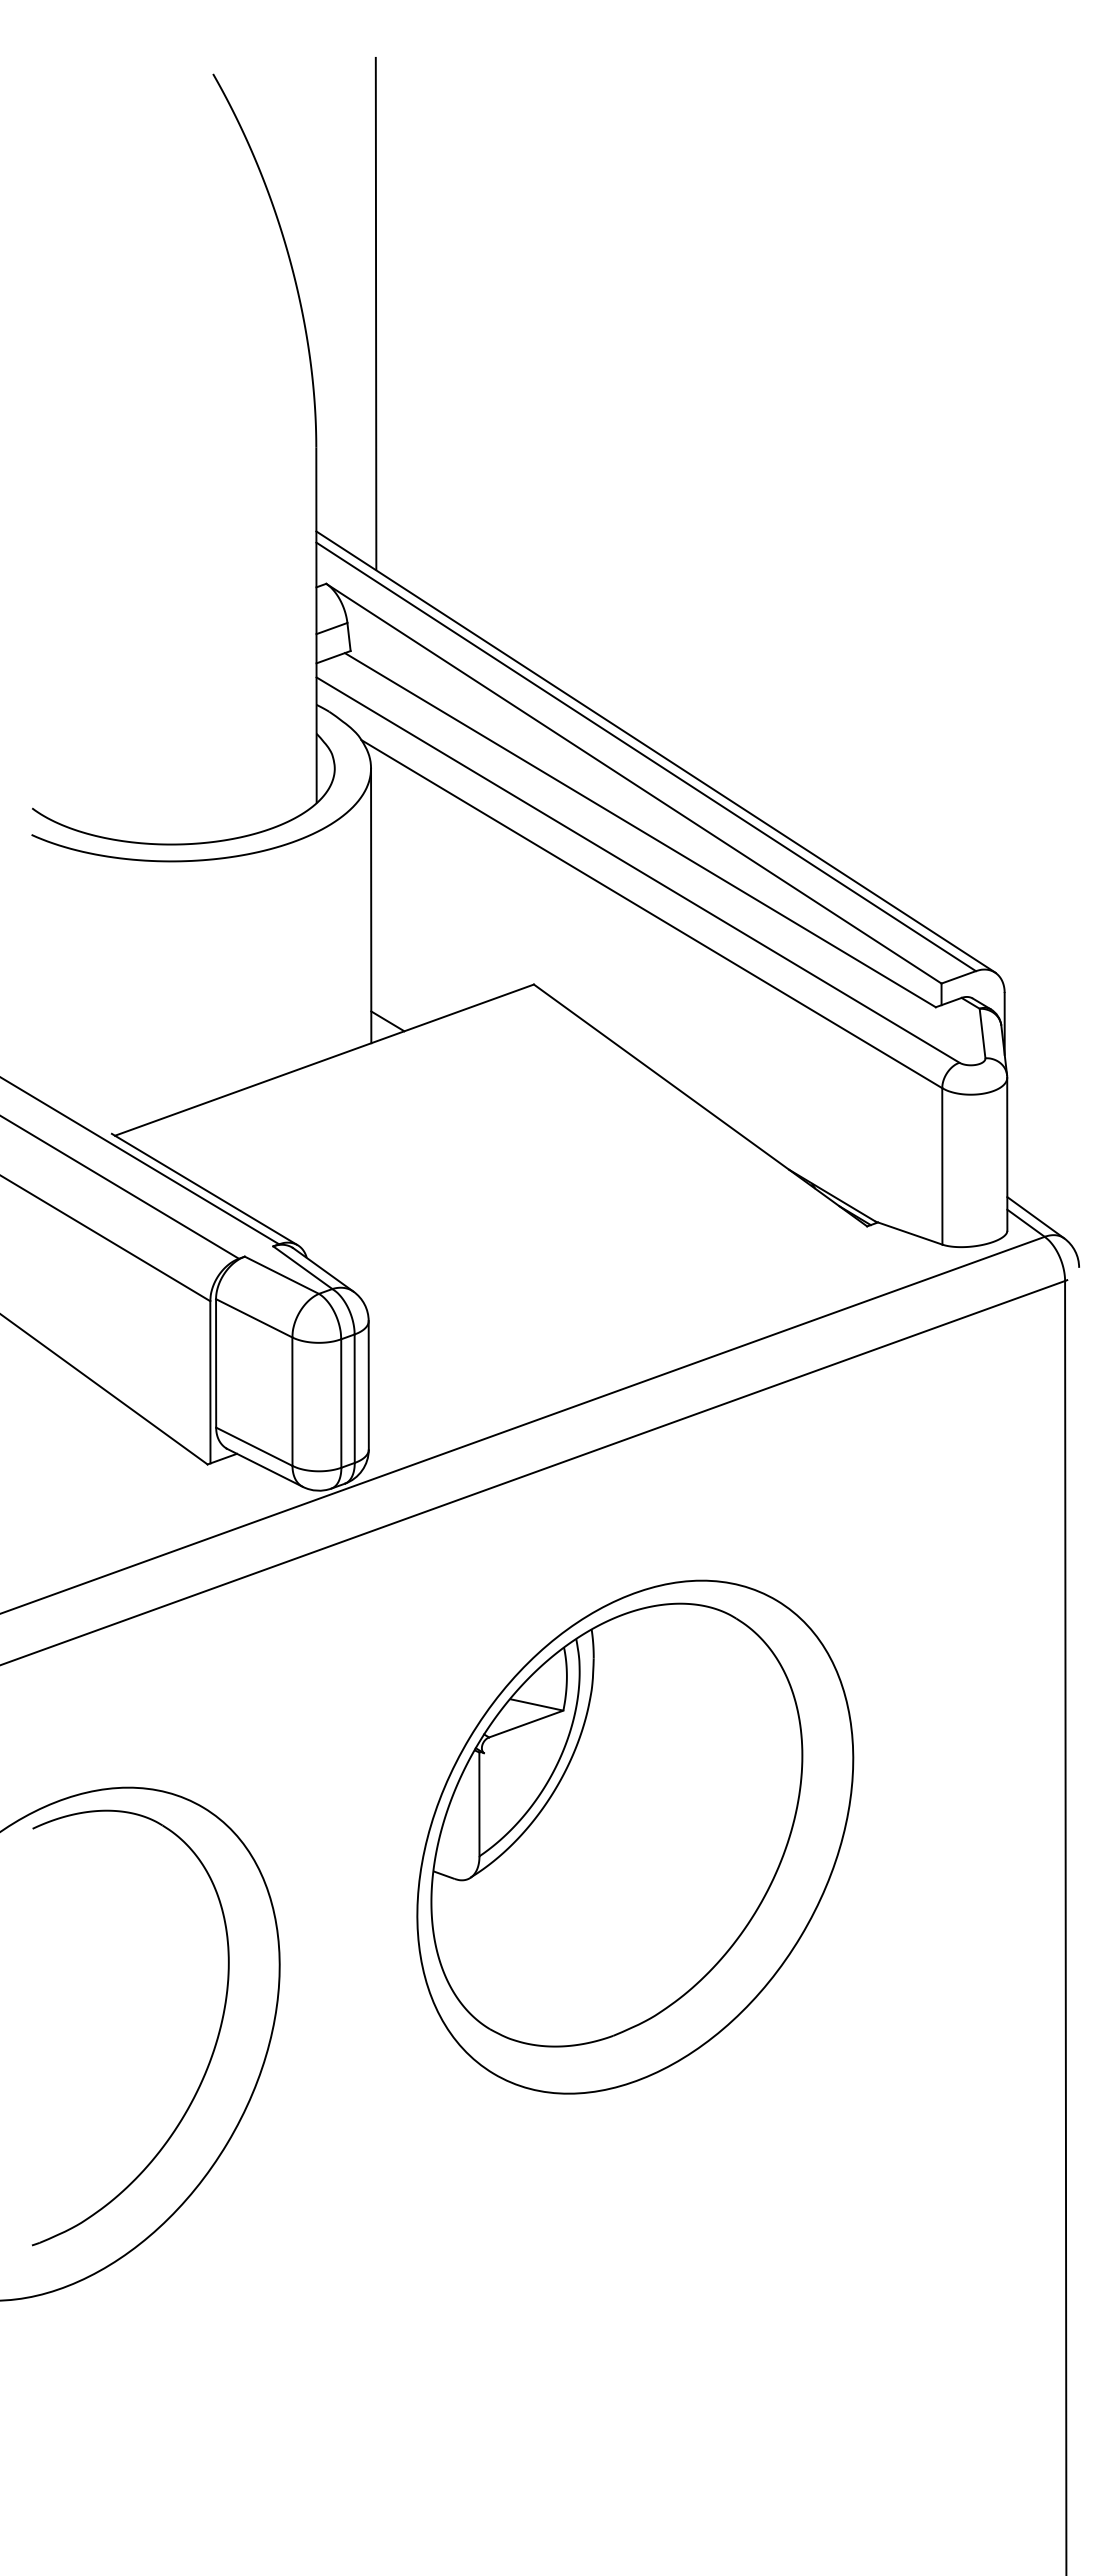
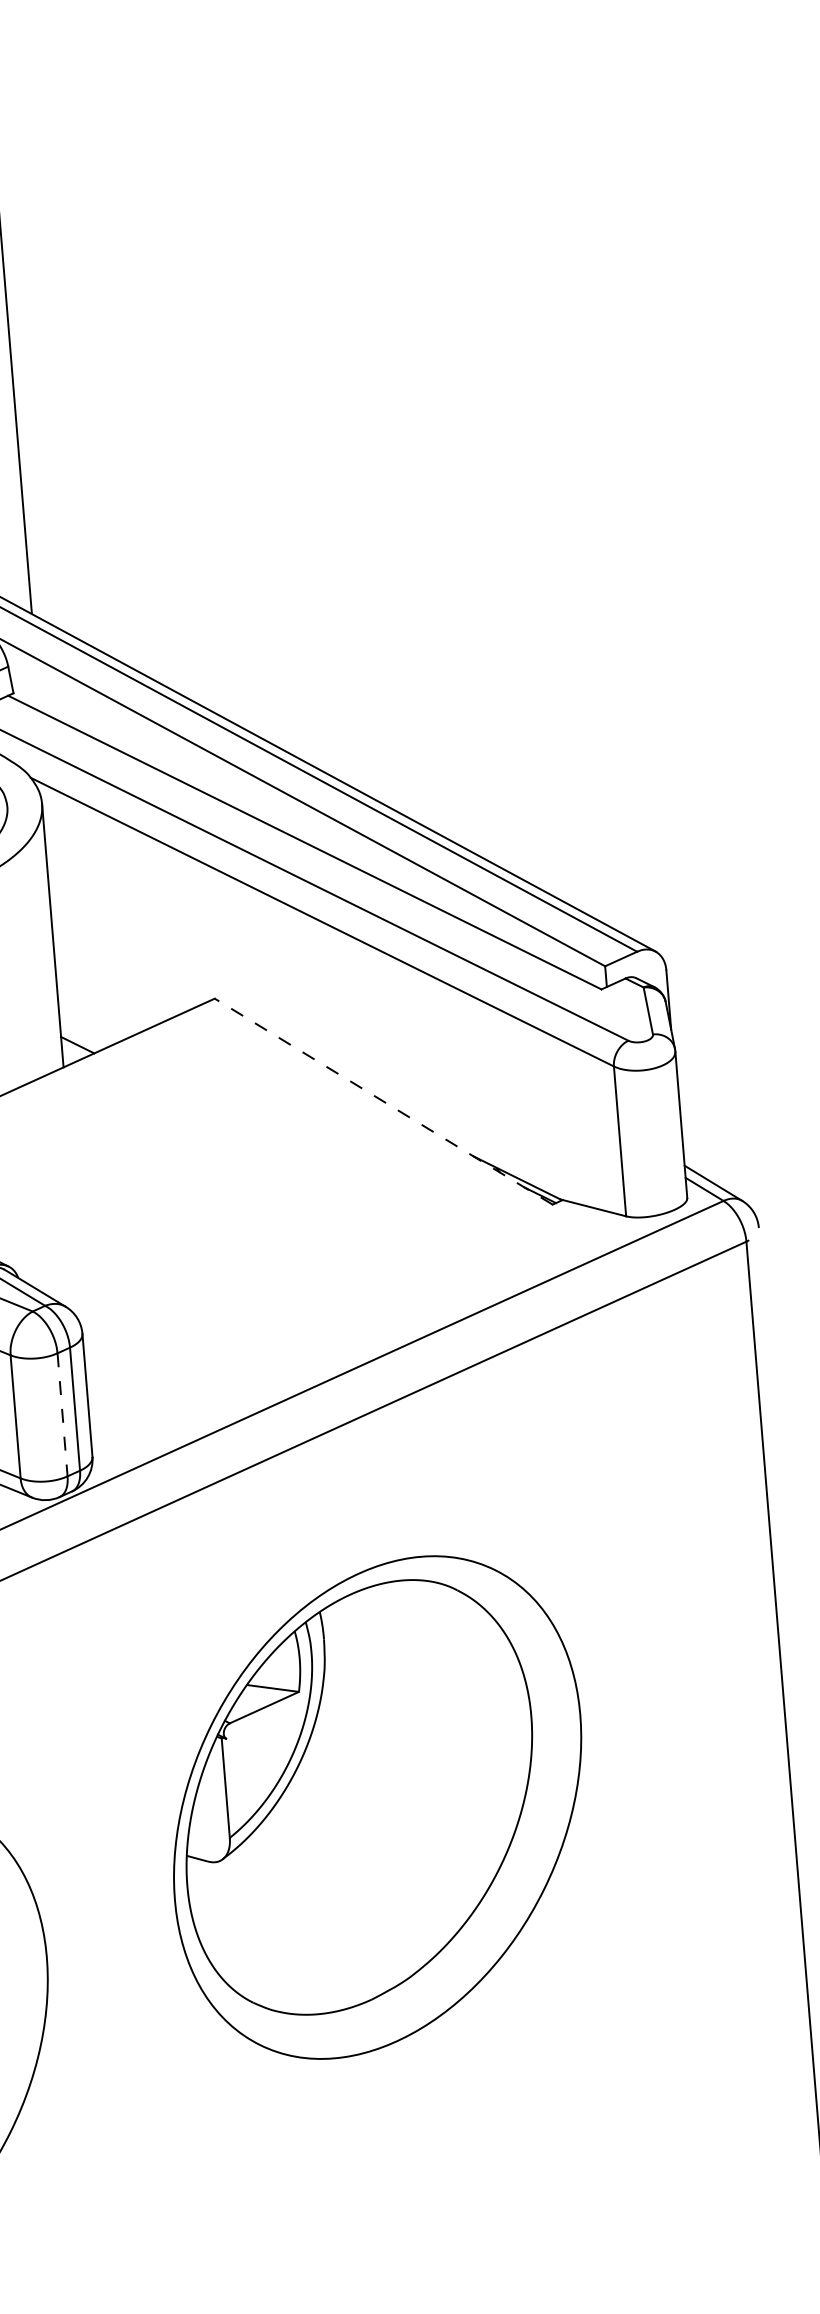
line: (700, 1105) -> (383, 1101), solid -> dashed
line: (341, 1404) -> (62, 1415), solid -> dashed

